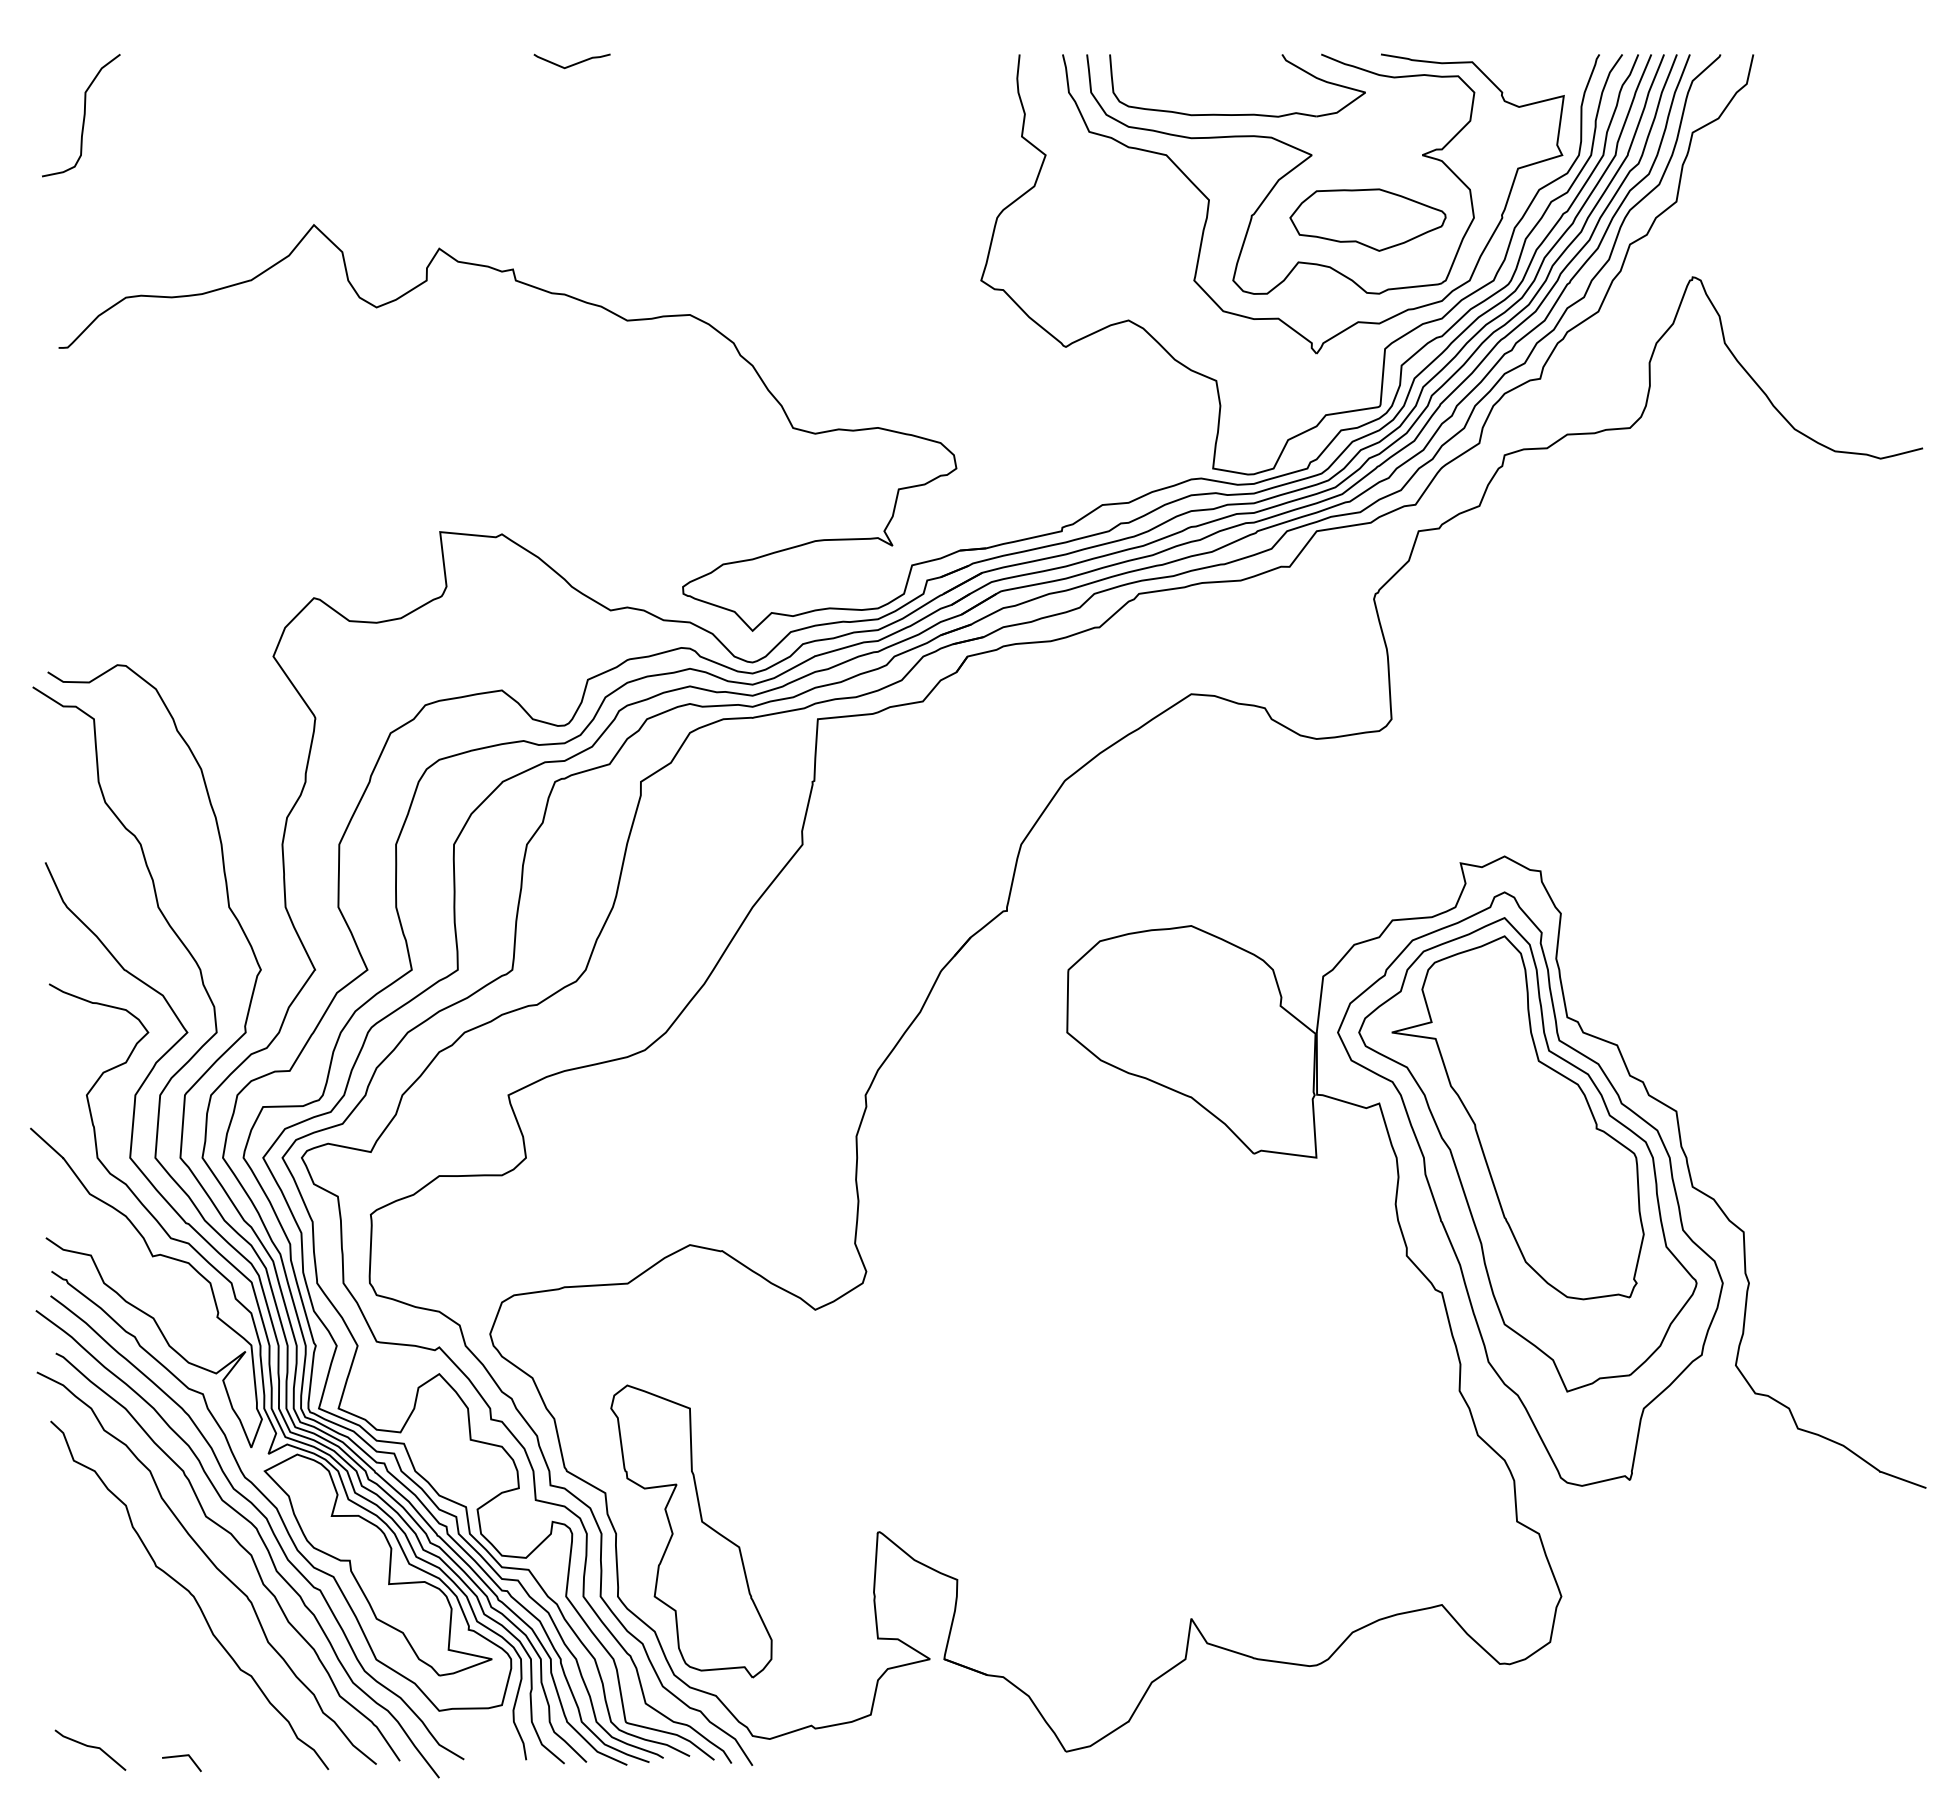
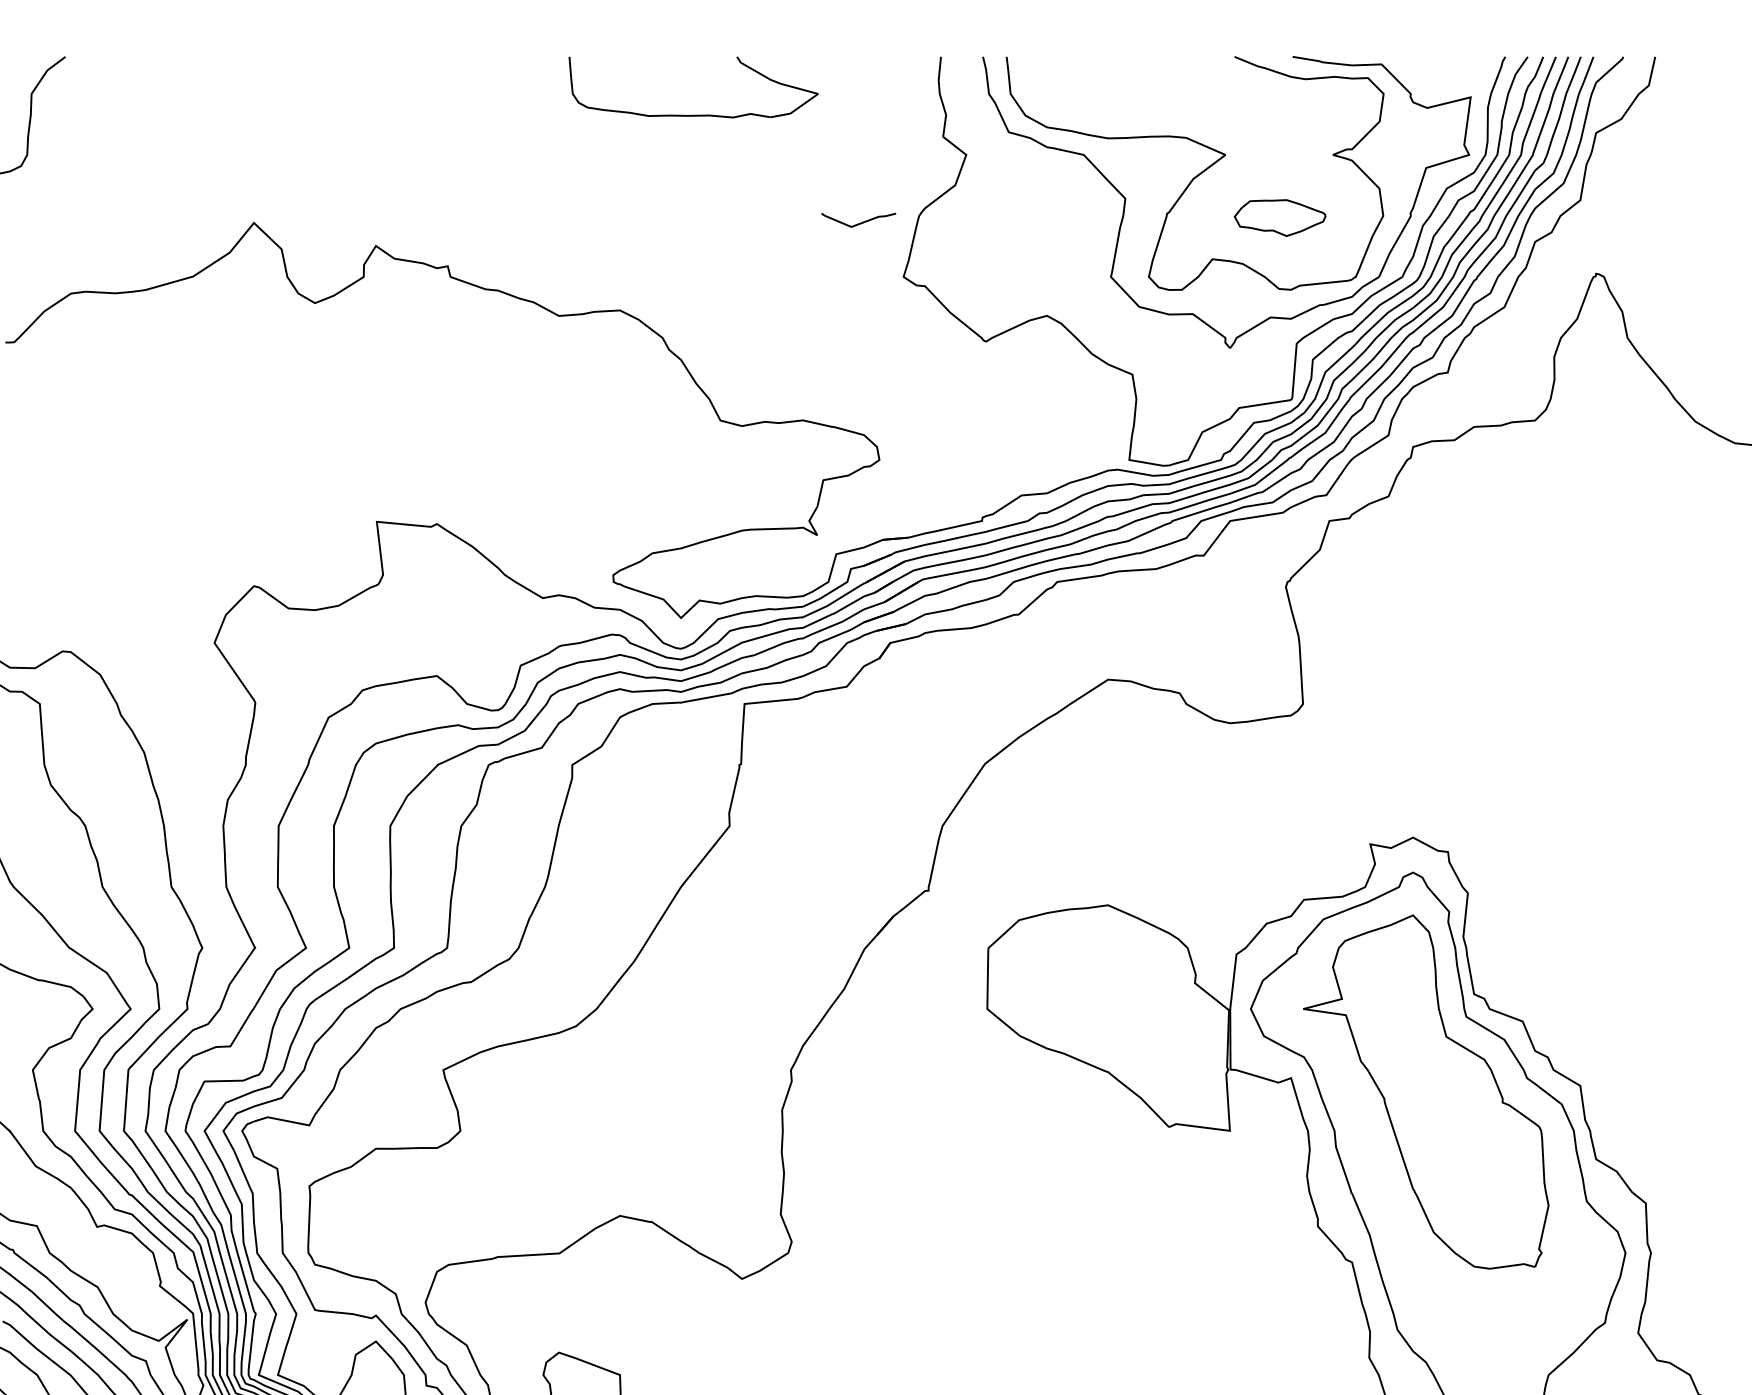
curve: (573, 63) -> (860, 222), moved
part: (1237, 114) -> (693, 115), moved
part: (1367, 219) -> (1279, 217), size x0.6
part: (1527, 1154) -> (1435, 1127), removed

